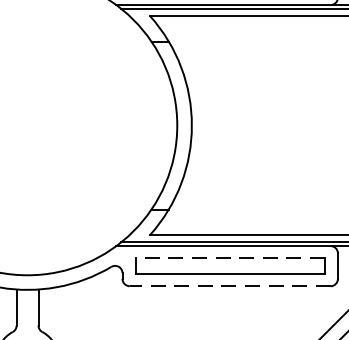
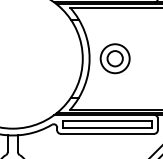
part: (245, 125) -> (114, 58), added
line: (230, 257) -> (107, 120), dashed -> solid
line: (230, 285) -> (107, 133), dashed -> solid

